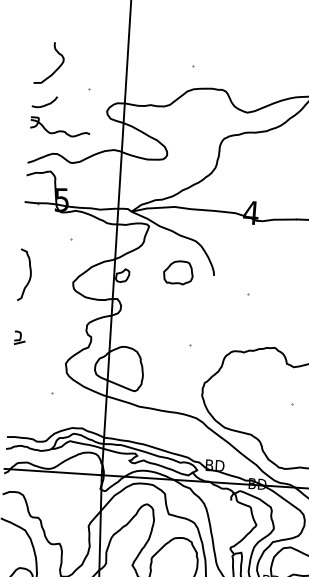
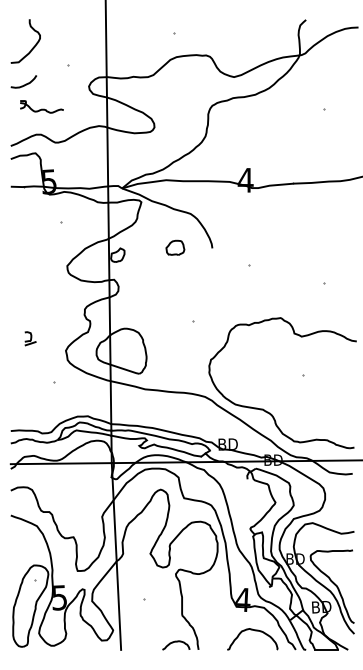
part: (59, 127) -> (41, 106), size x0.7
part: (178, 272) -> (175, 247), size x0.6
curve: (29, 277) -> (21, 264), removed
part: (19, 337) -> (30, 338), moved

